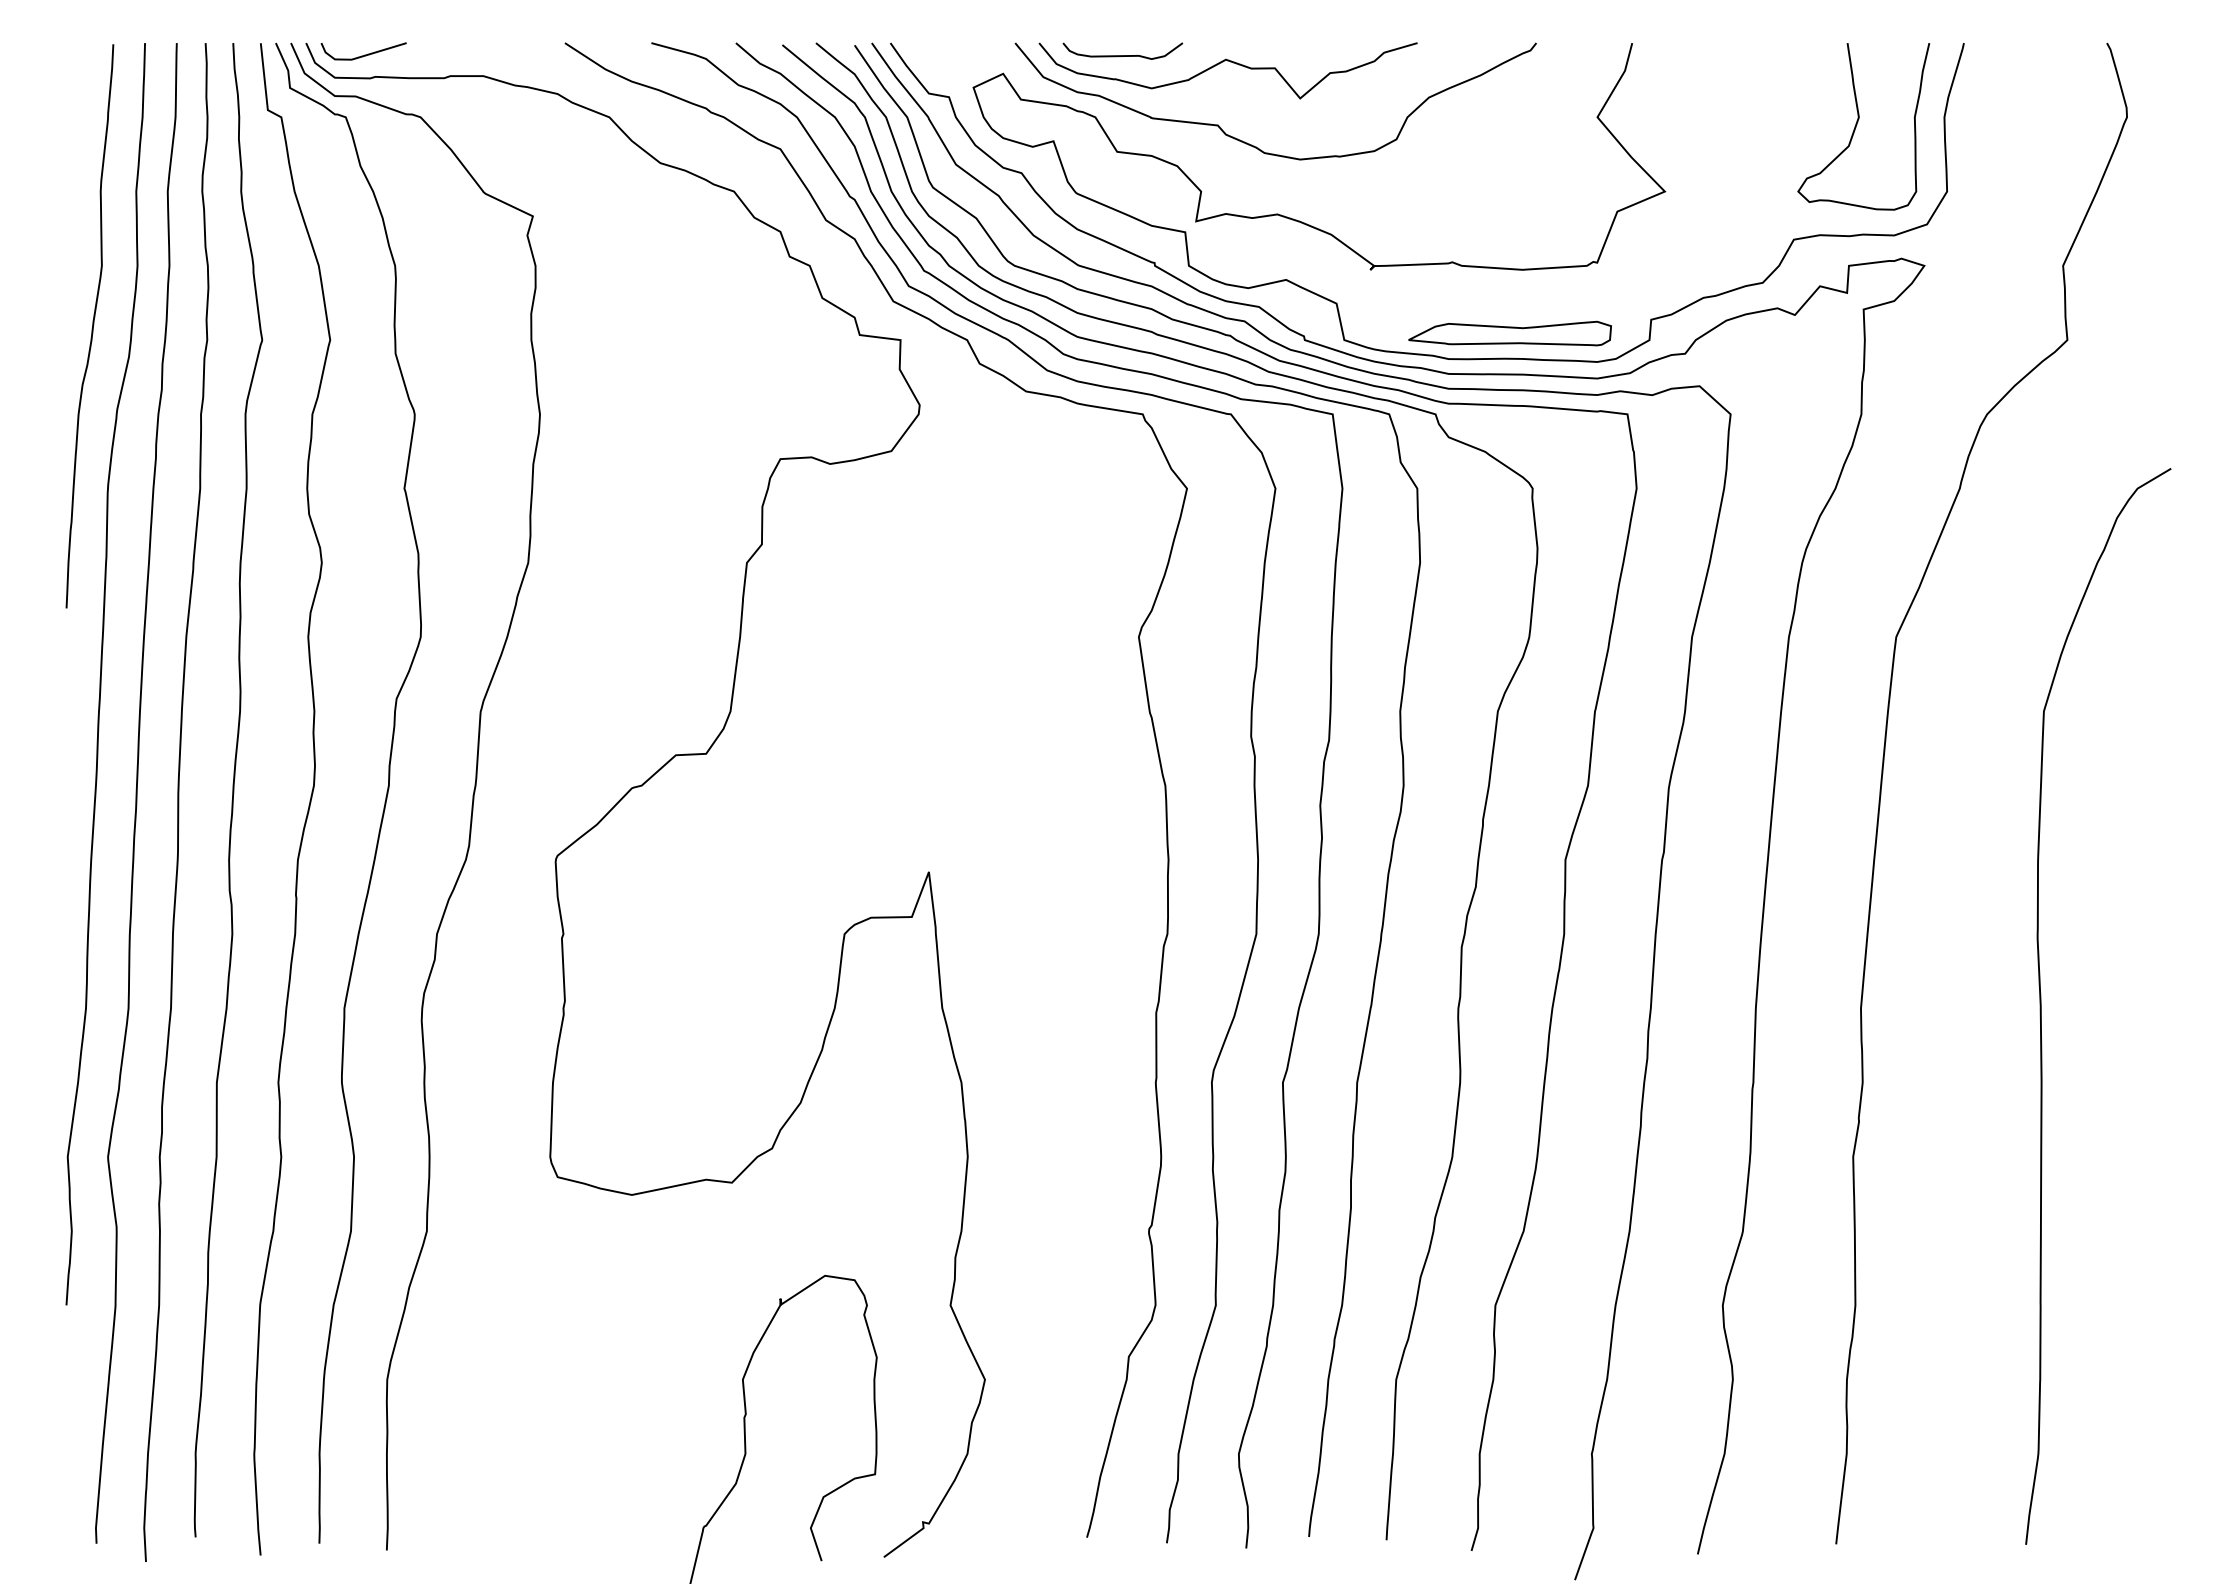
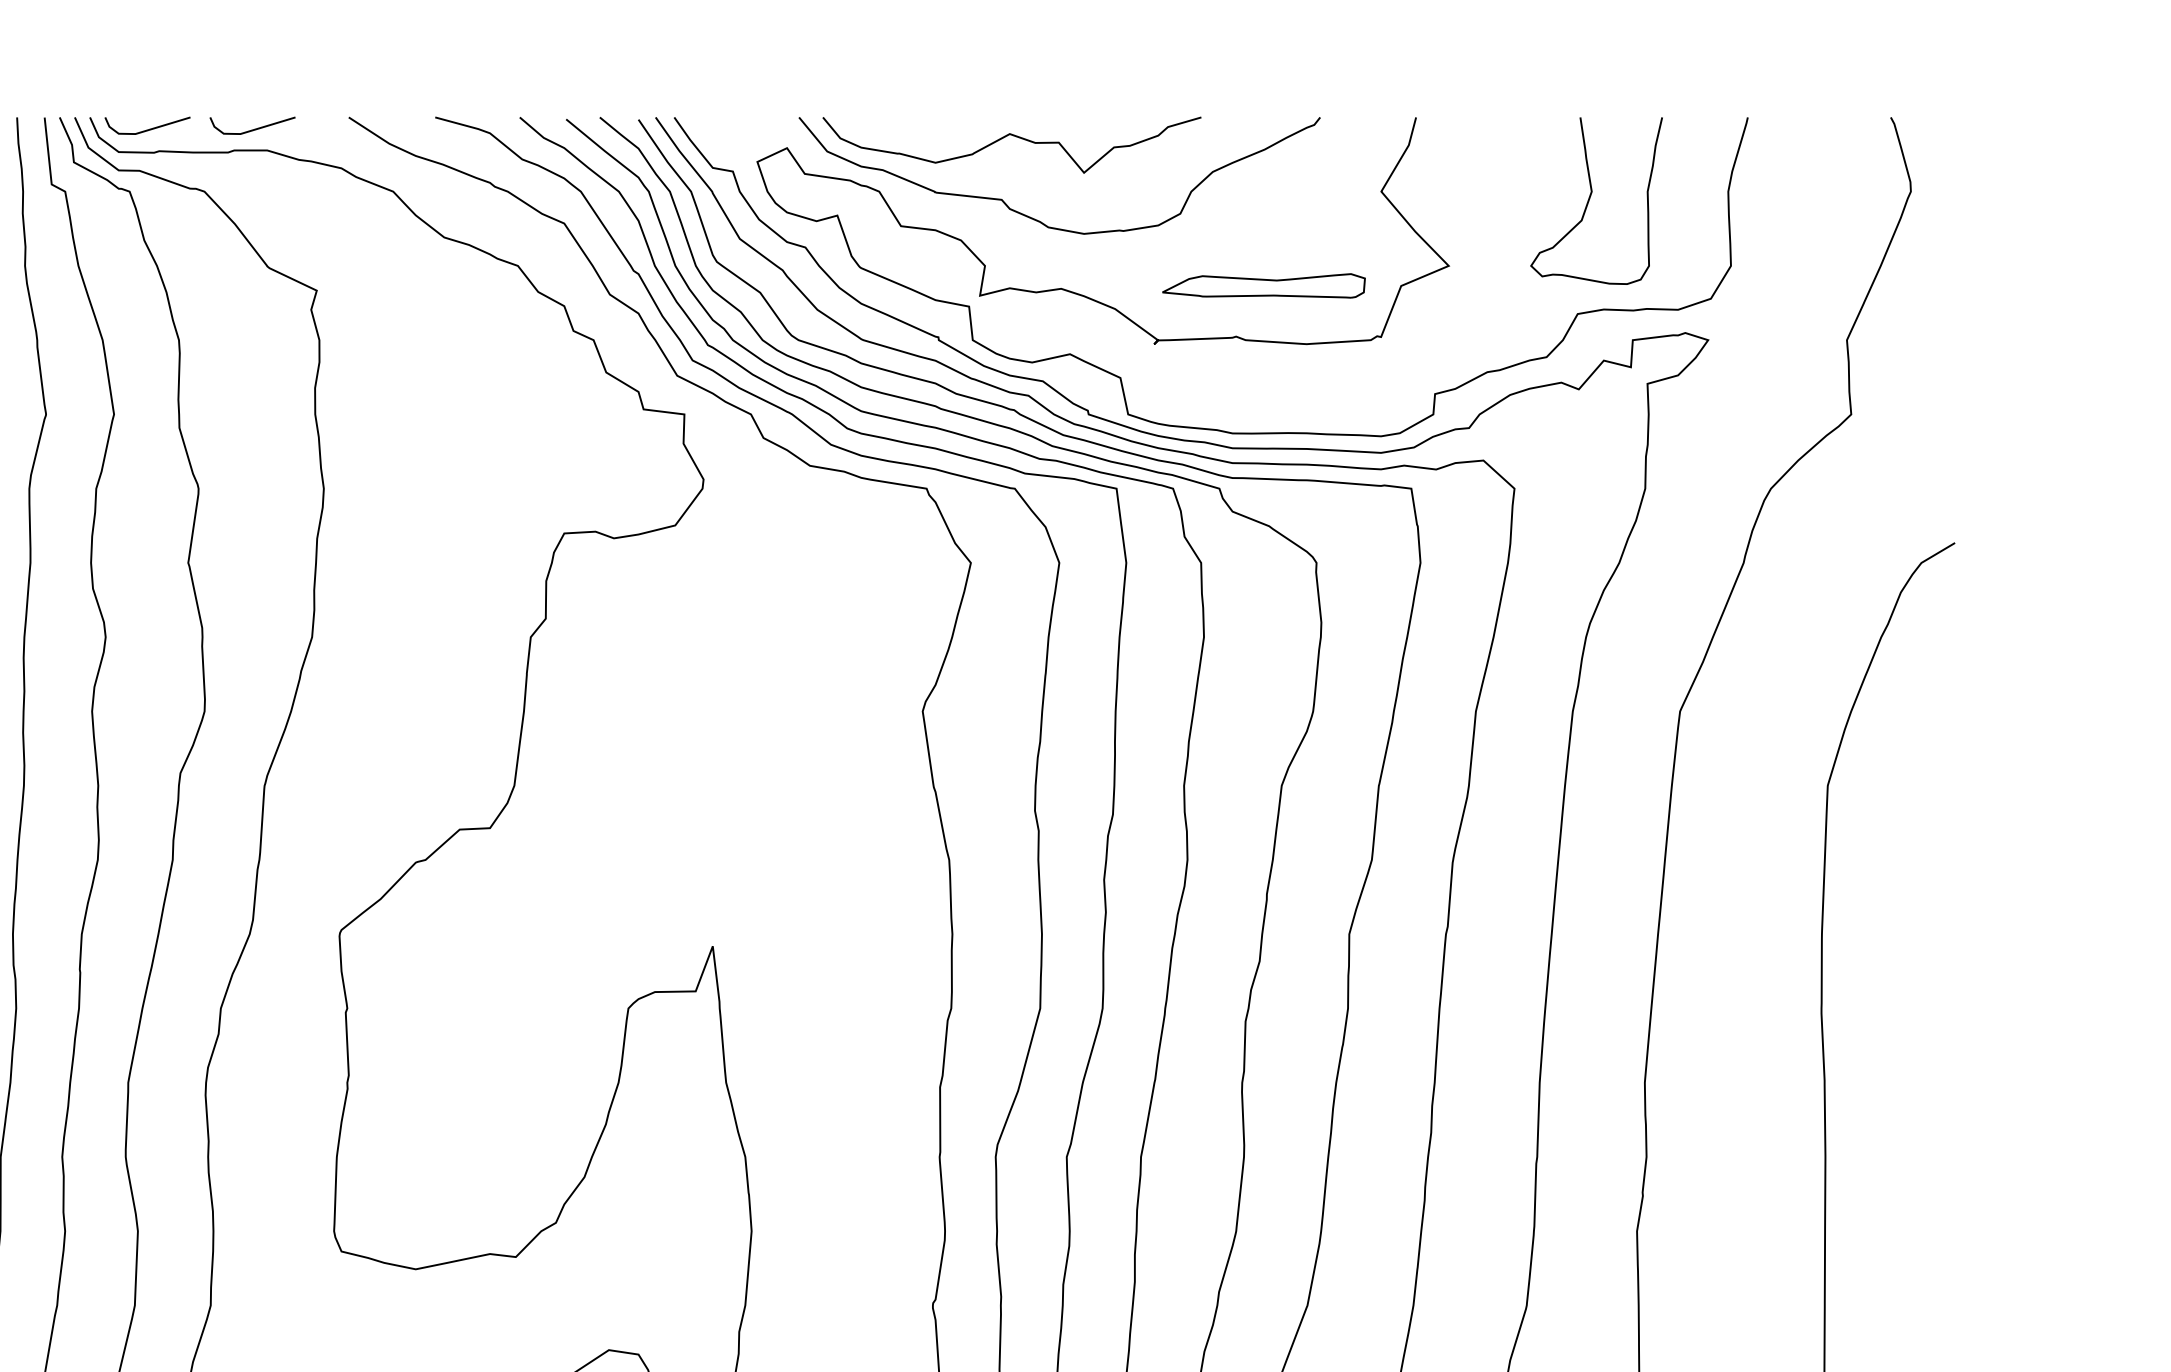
line: (469, 54) -> (253, 128), added
curve: (1122, 55) -> (906, 129), removed
curve: (1857, 124) -> (1590, 198), moved
part: (1509, 333) -> (1263, 285), moved

